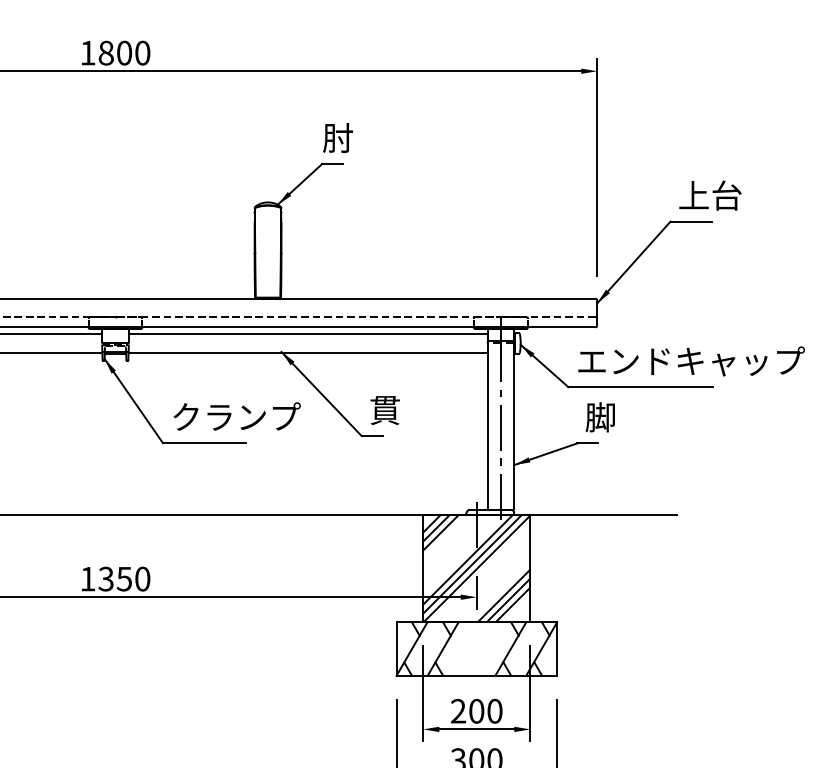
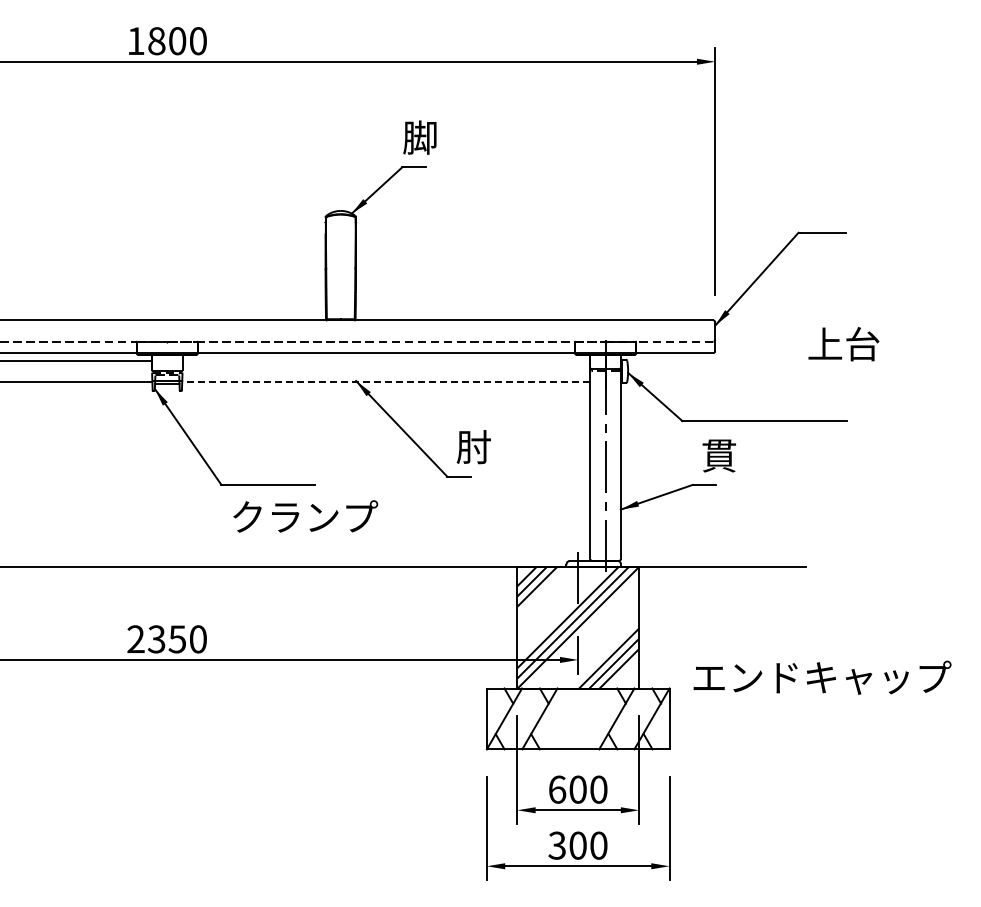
text: (338, 137) -> (420, 137), 肘 -> 脚
text: (710, 195) -> (843, 344), moved
line: (308, 333) -> (386, 360), removed
line: (307, 352) -> (385, 381), solid -> dashed
text: (691, 361) -> (822, 677), moved
text: (384, 410) -> (473, 447), 貫 -> 肘
text: (237, 416) -> (305, 516), moved
text: (601, 417) -> (719, 455), 脚 -> 貫
text: (87, 578) -> (135, 638), 1350 -> 2350
text: (458, 711) -> (557, 789), 200 -> 600

